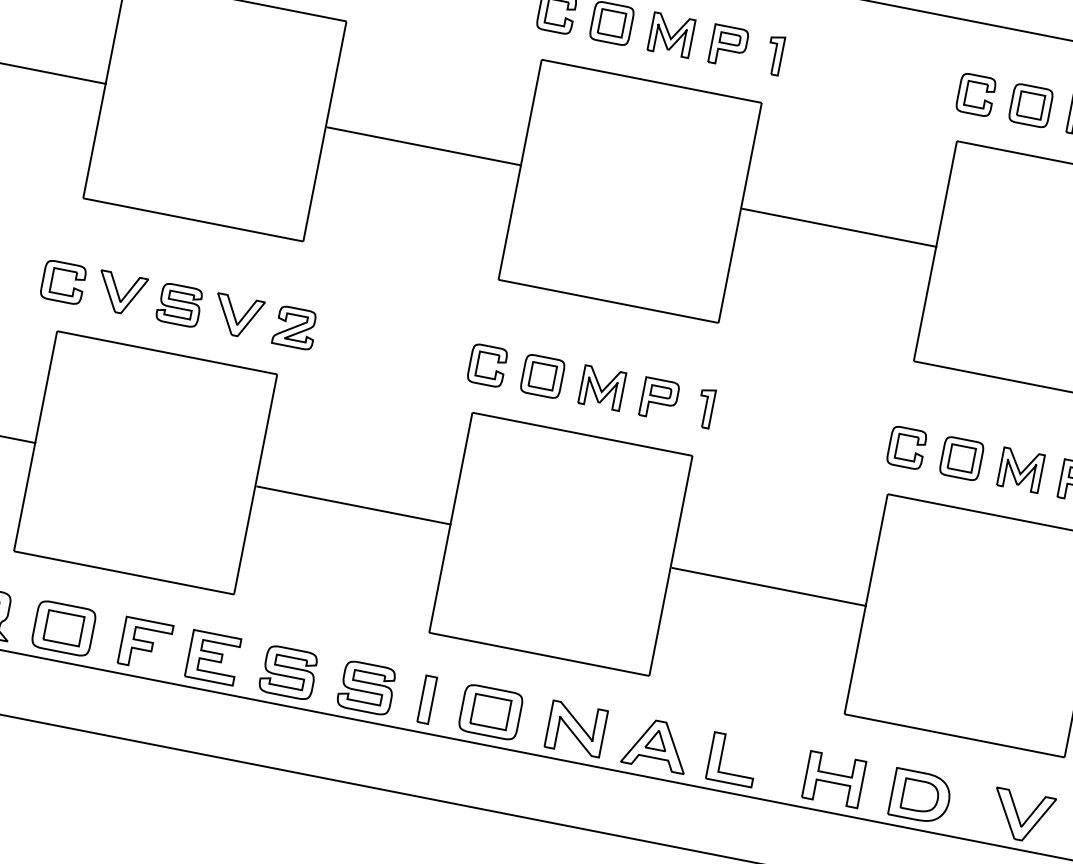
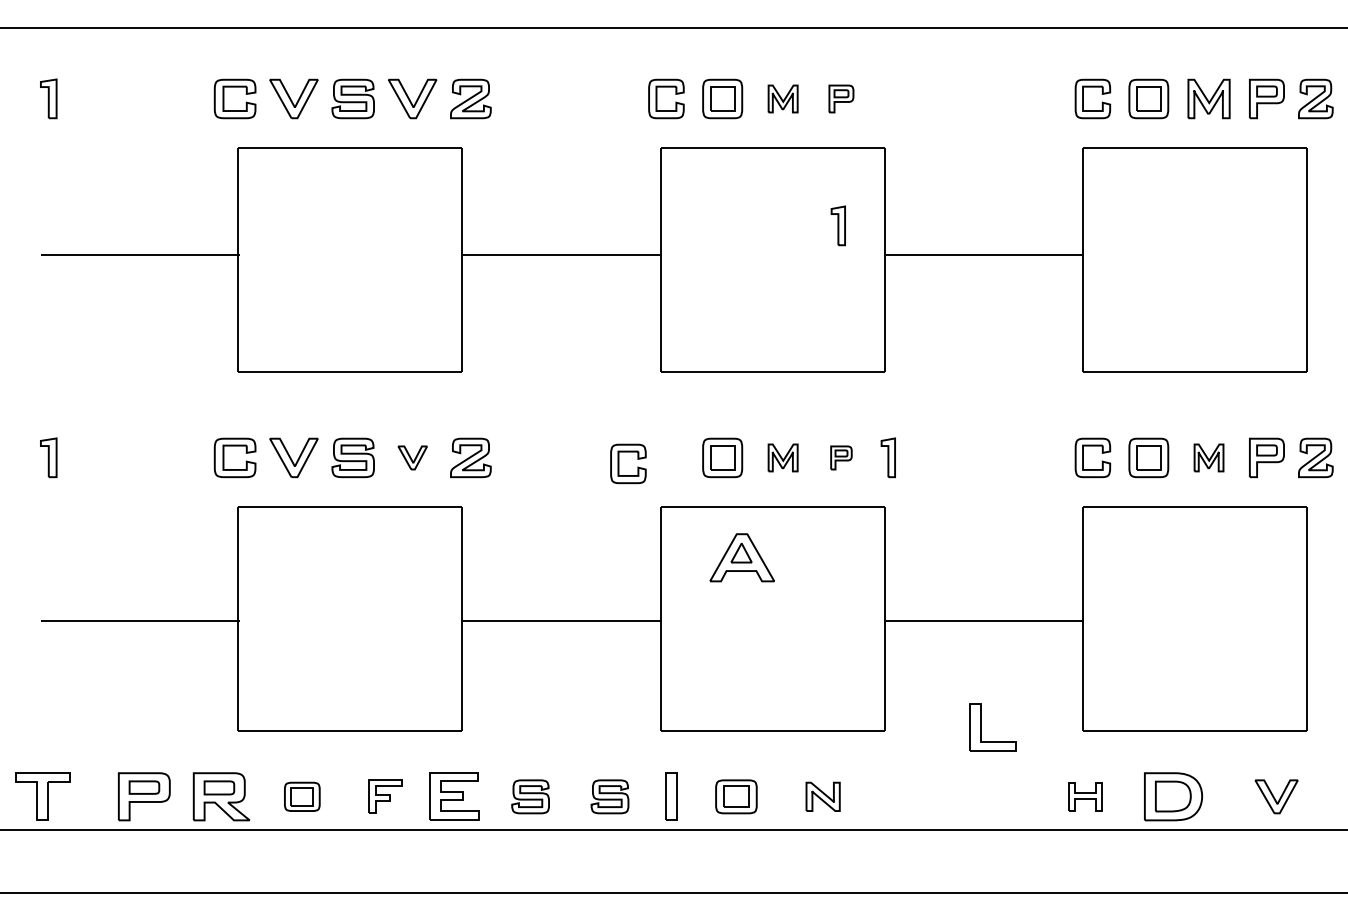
part: (670, 34) -> (782, 98), size x0.7
part: (728, 45) -> (841, 98), size x0.7
part: (774, 54) -> (837, 225), moved
part: (237, 316) -> (412, 457), size x0.6
part: (478, 363) -> (619, 463), moved
part: (601, 387) -> (782, 457), size x0.7
part: (659, 398) -> (841, 457), size x0.6
part: (1020, 469) -> (1208, 457), size x0.7
part: (64, 628) -> (302, 796), size x0.6
part: (144, 644) -> (384, 796), size x0.7
part: (288, 672) -> (530, 796), size x0.7
part: (366, 687) -> (609, 796), size x0.7
part: (491, 711) -> (736, 796), size x0.7
part: (575, 728) -> (822, 796), size x0.6
part: (656, 744) -> (741, 557), moved
part: (722, 757) -> (981, 727), moved
part: (834, 779) -> (1085, 796), size x0.6
part: (1021, 816) -> (1276, 796), size x0.7

